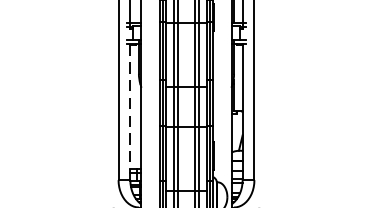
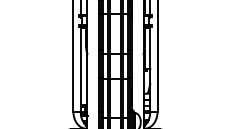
line: (130, 110) -> (80, 68), dashed -> solid

